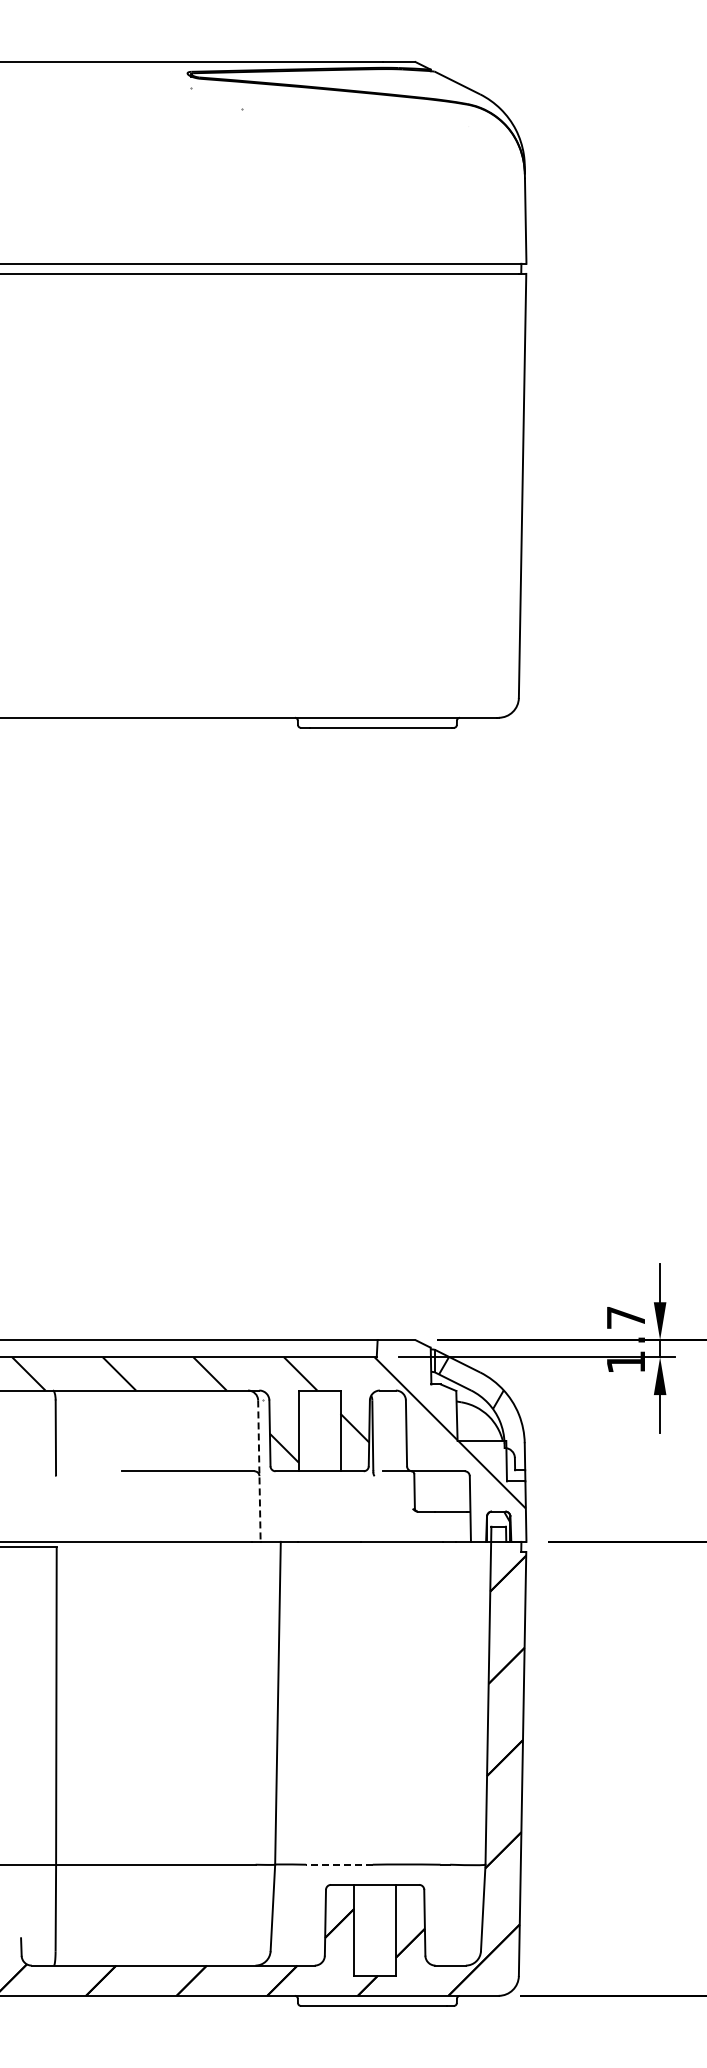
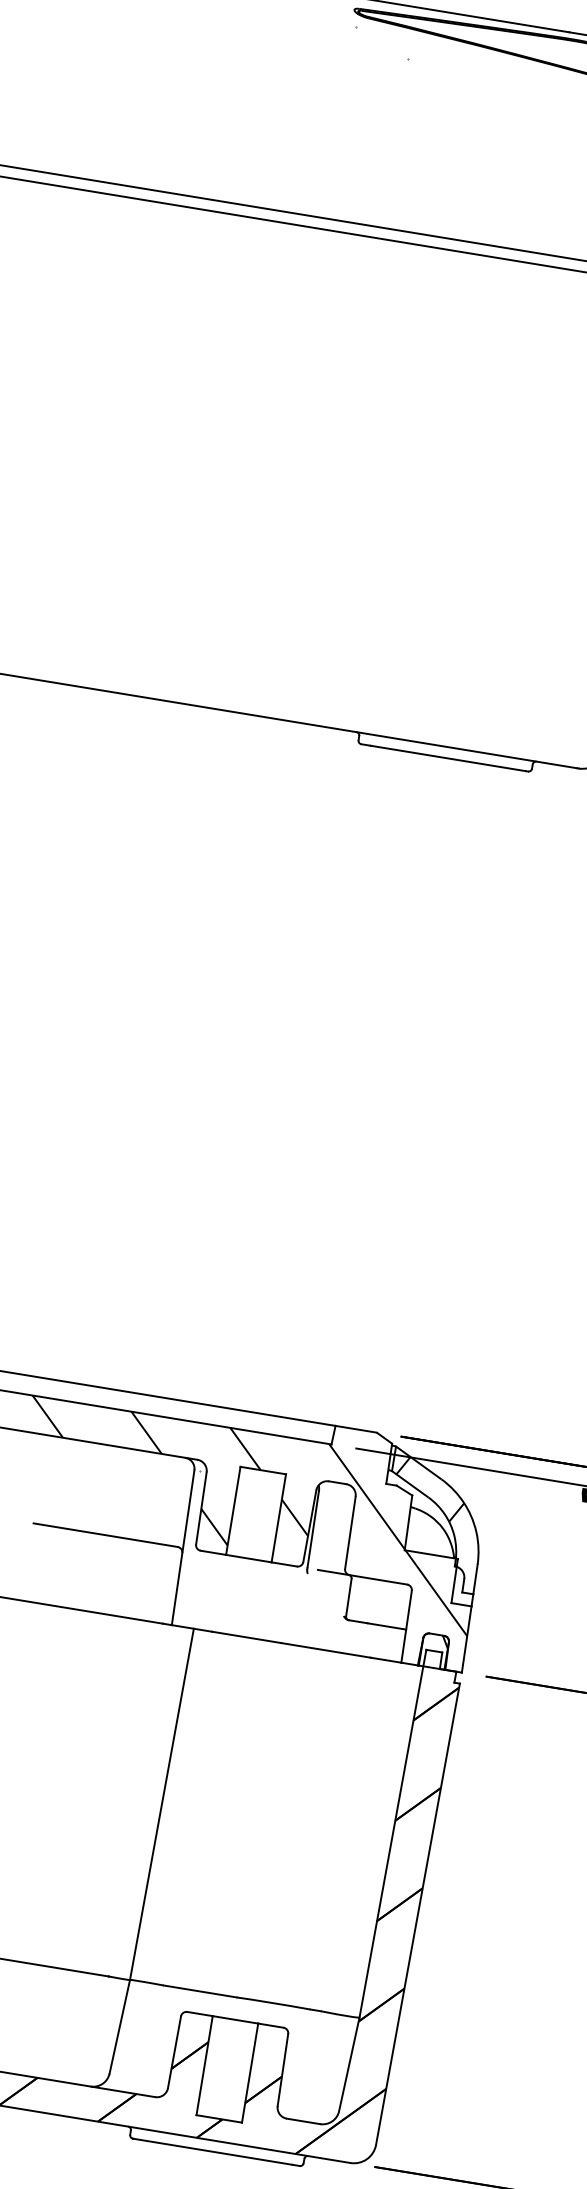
line: (259, 1471) -> (183, 1548), dashed -> solid
line: (339, 1864) -> (200, 1991), dashed -> solid

